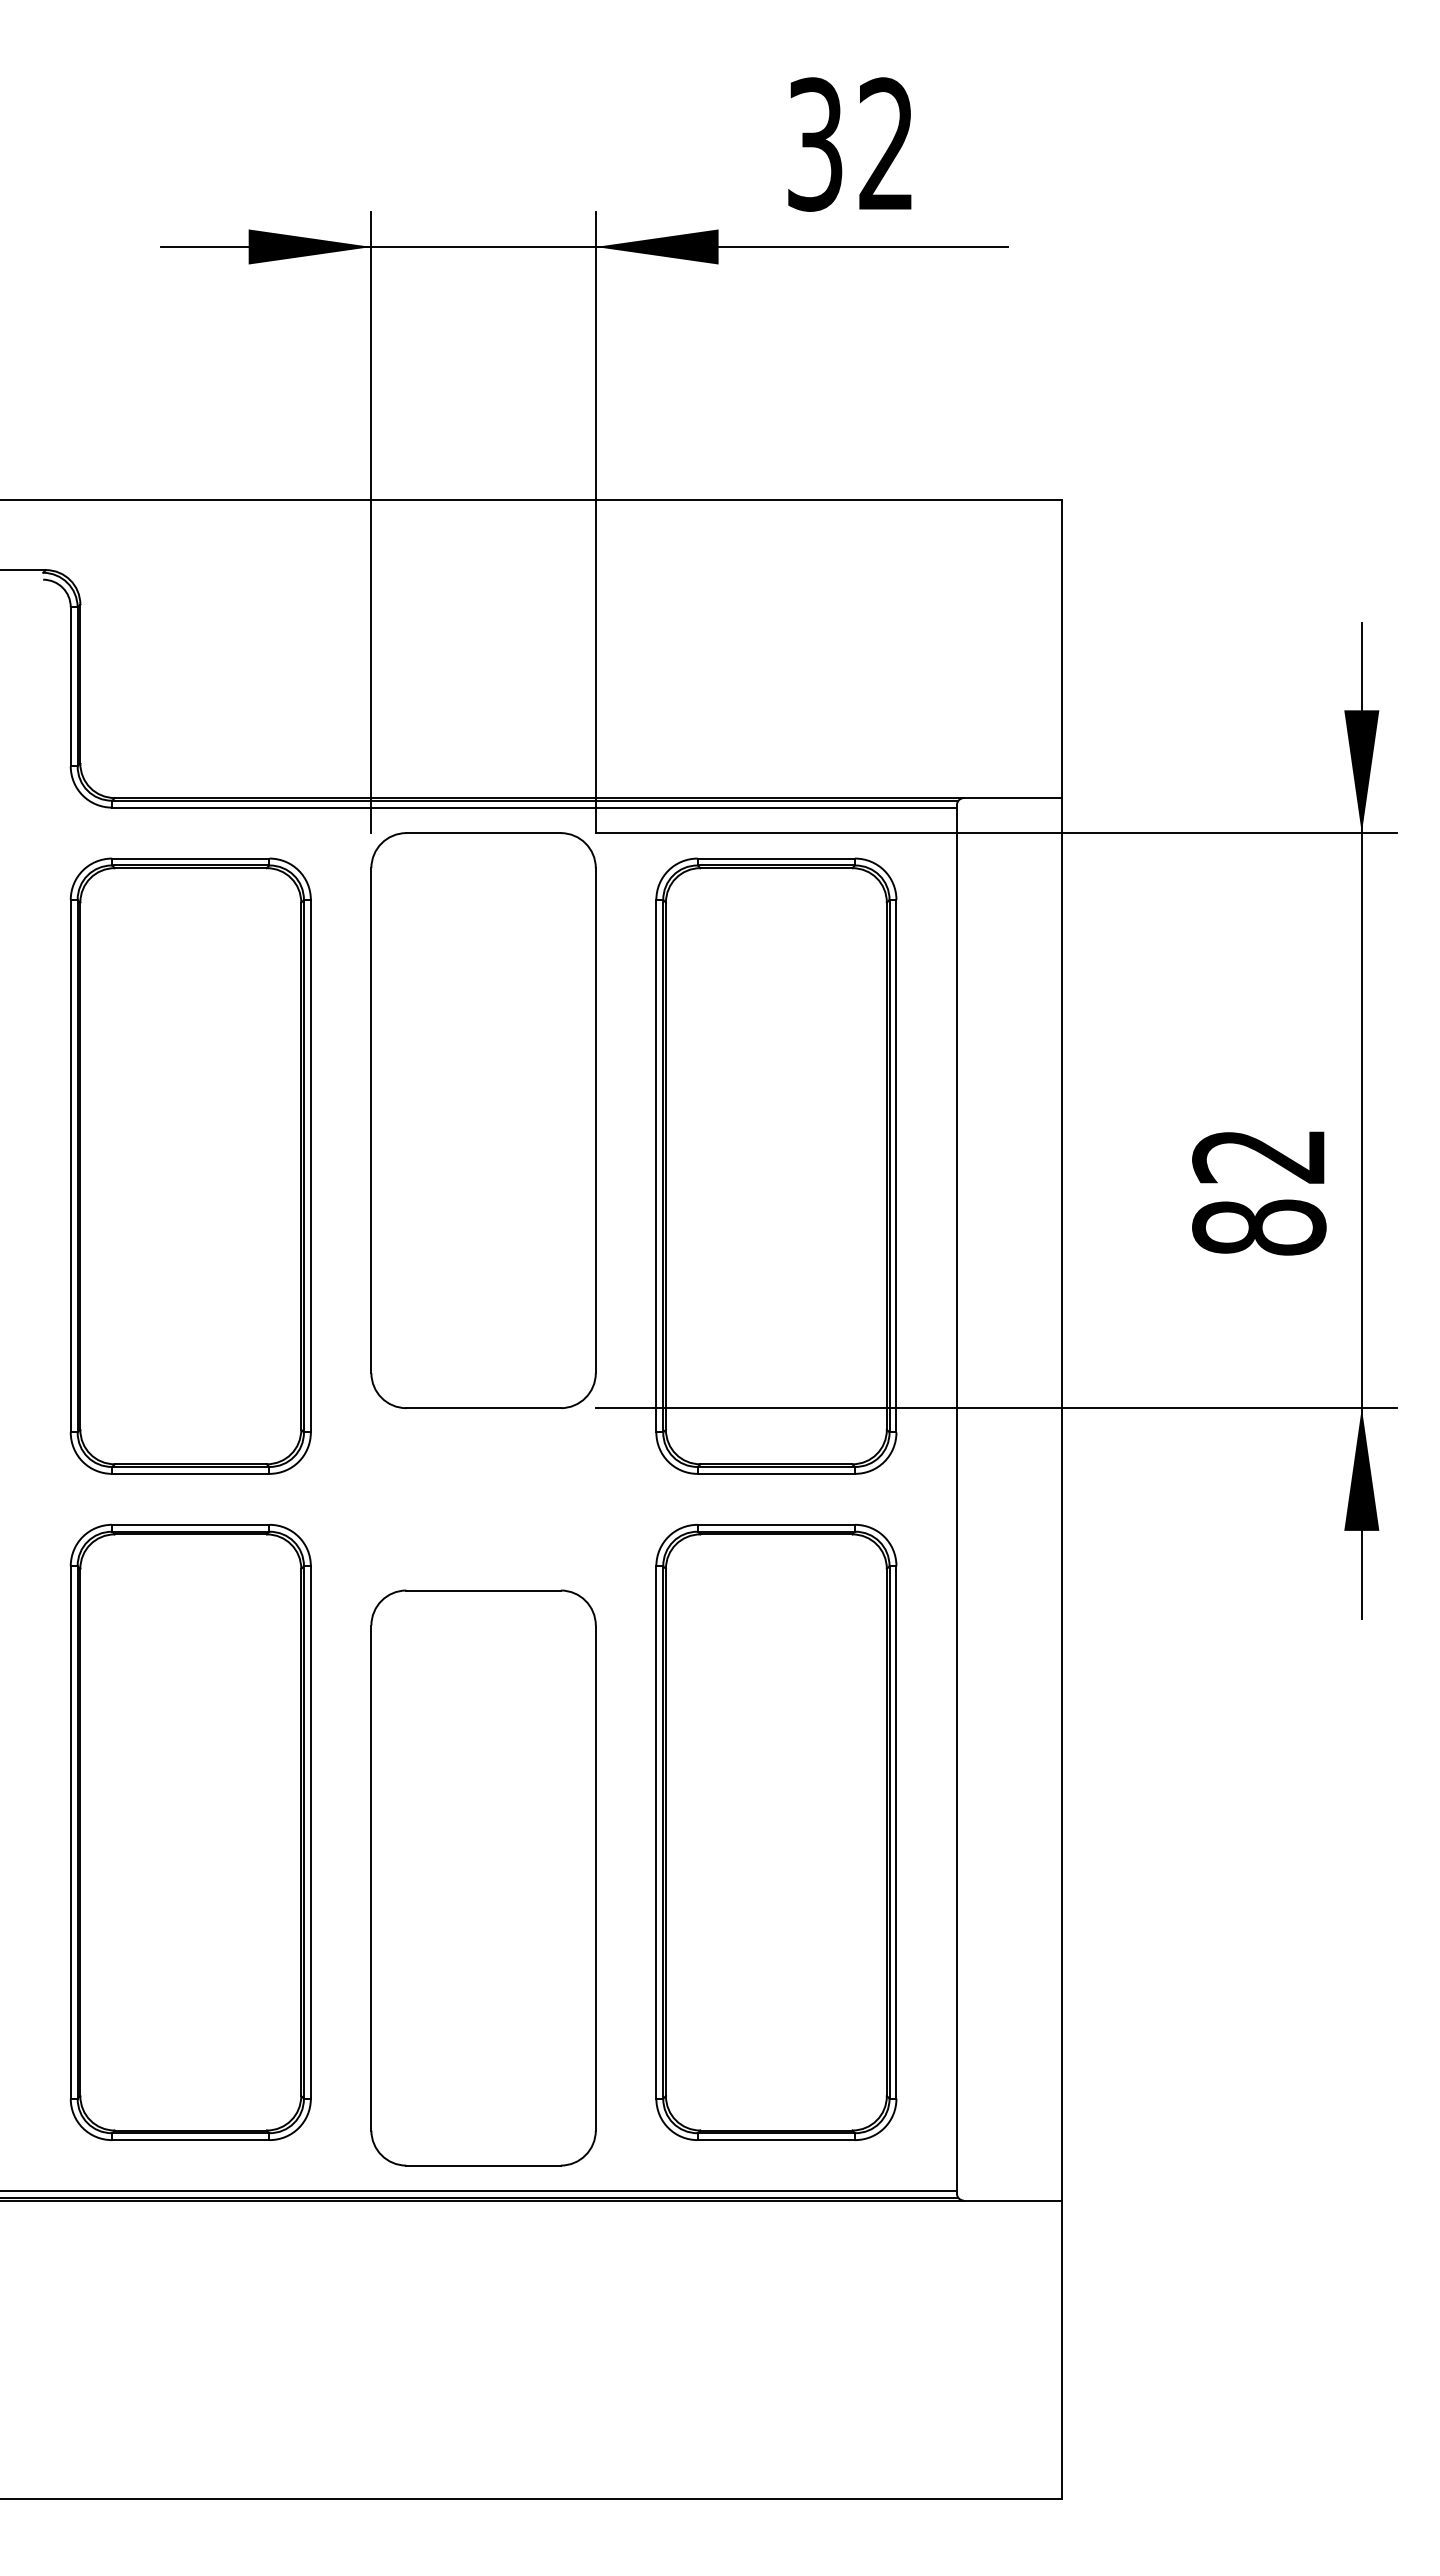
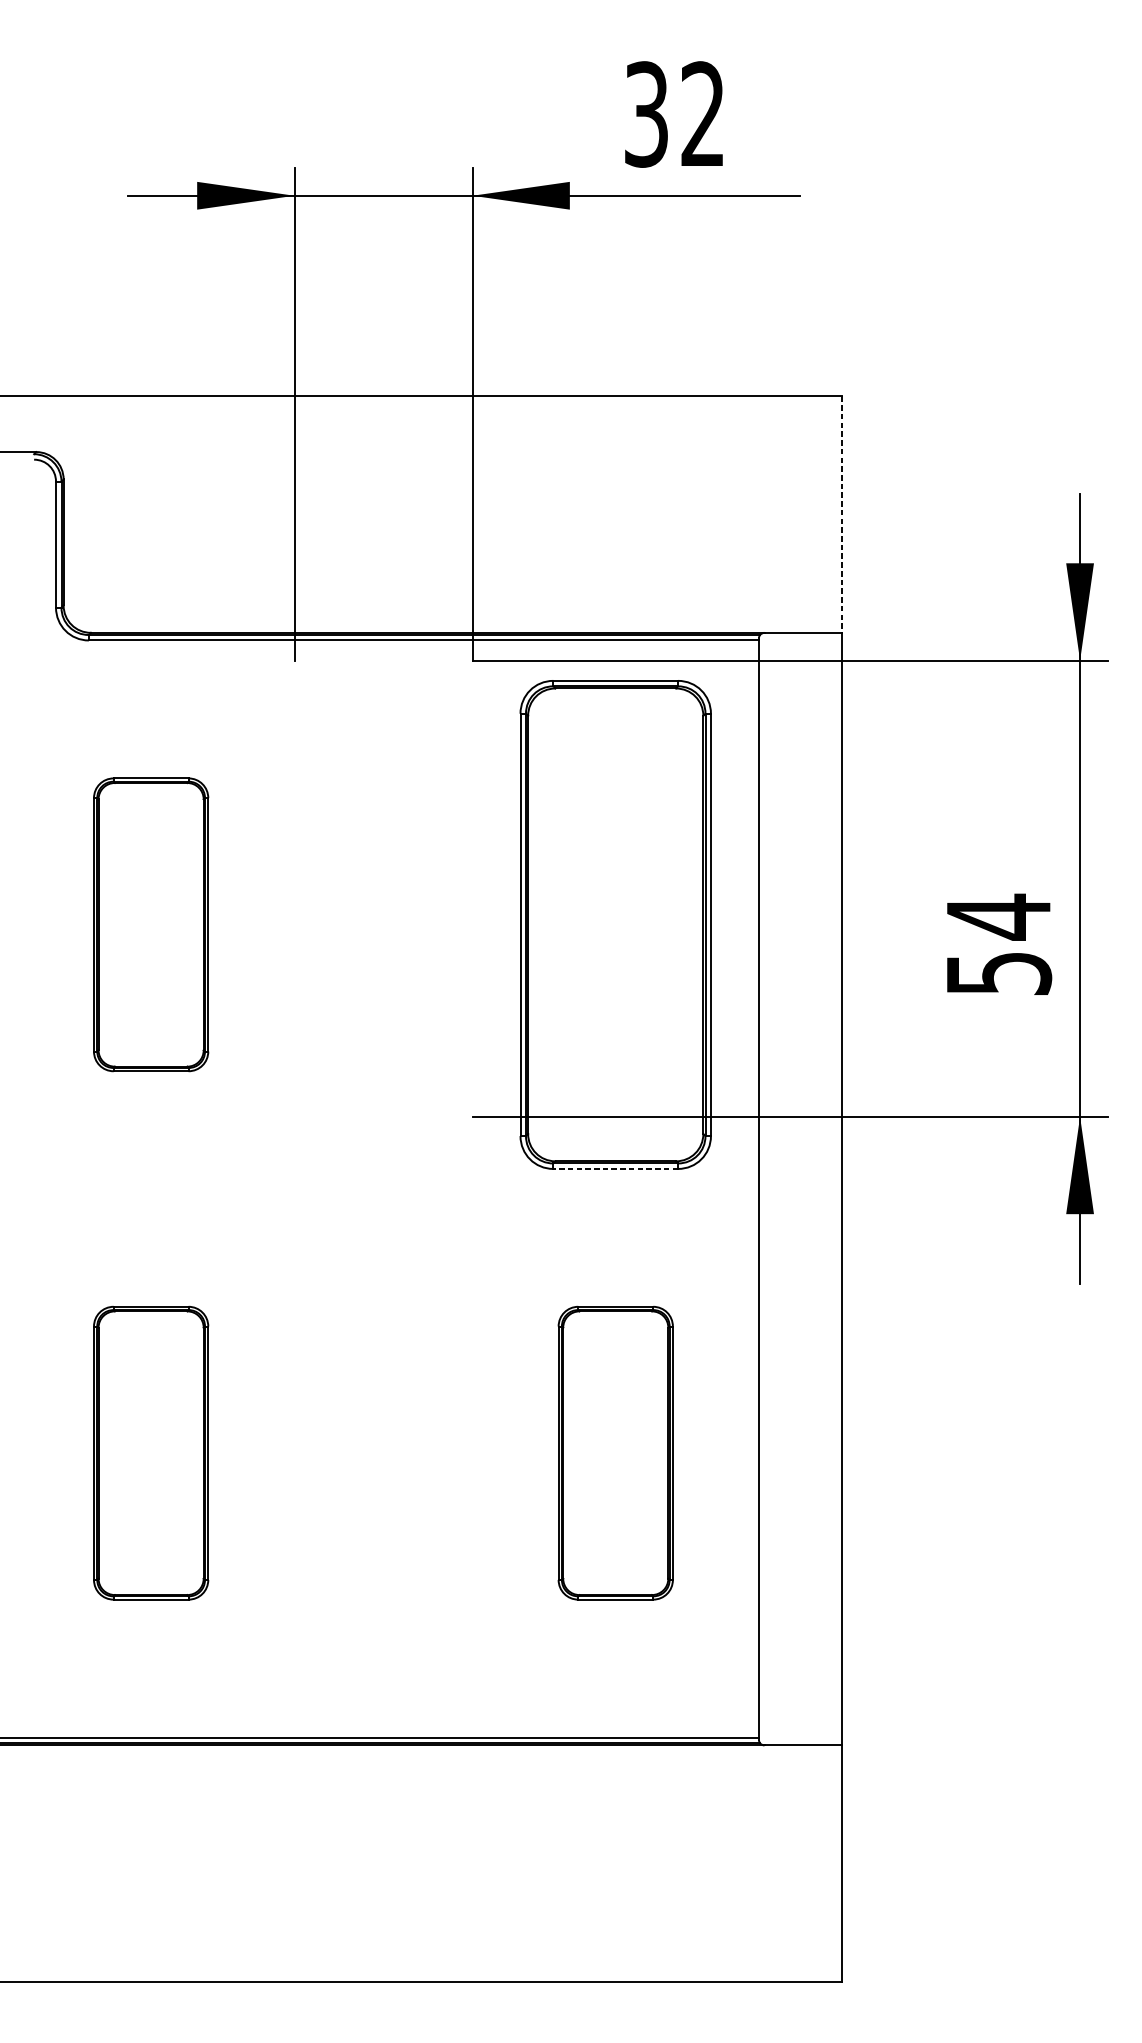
line: (1062, 649) -> (842, 515), solid -> dashed
part: (483, 1120) -> (383, 888), removed
part: (190, 1165) -> (151, 924), size x0.6
text: (1259, 1190) -> (998, 944), 82 -> 54
line: (776, 1473) -> (615, 1168), solid -> dashed
part: (190, 1831) -> (151, 1452), size x0.6
part: (776, 1831) -> (615, 1452), size x0.6
part: (483, 1877) -> (383, 1489), removed

